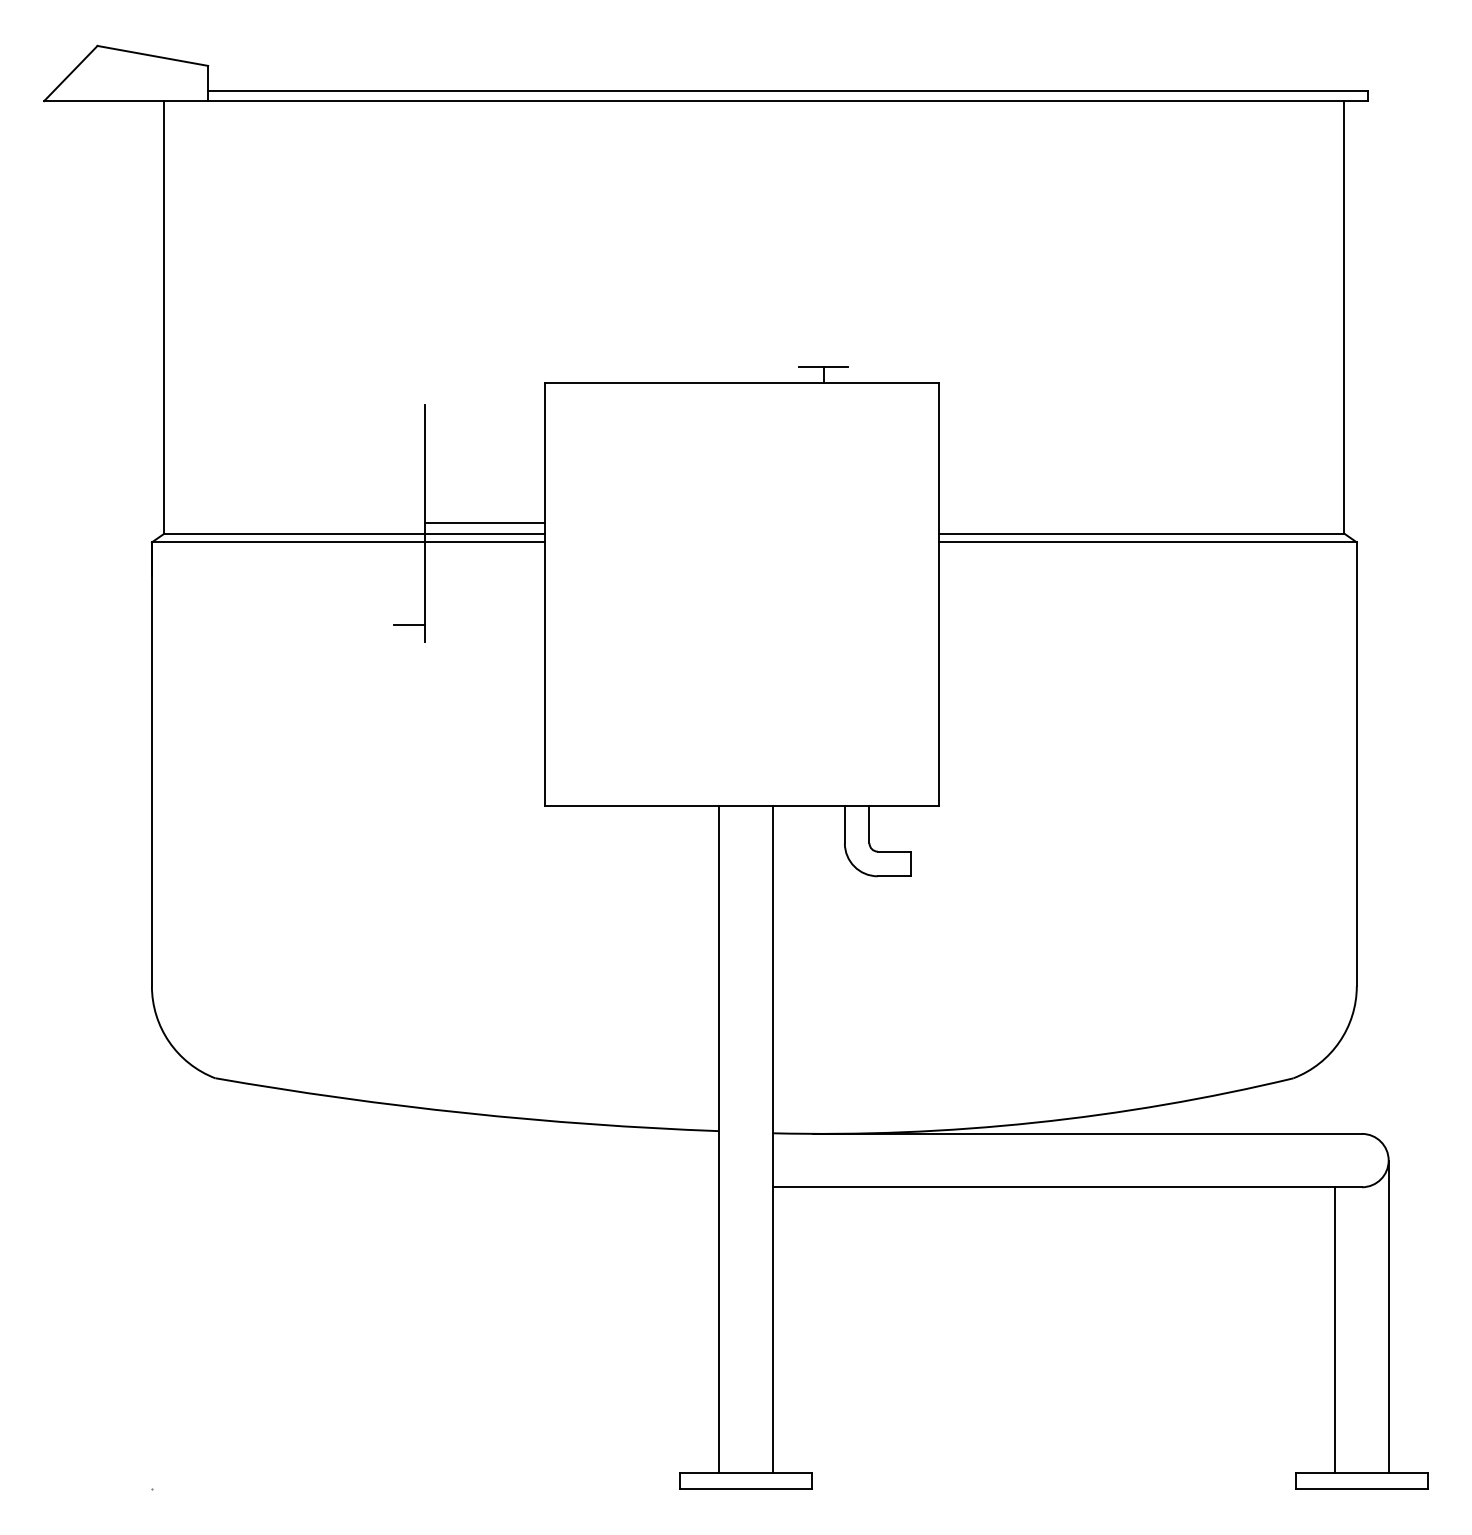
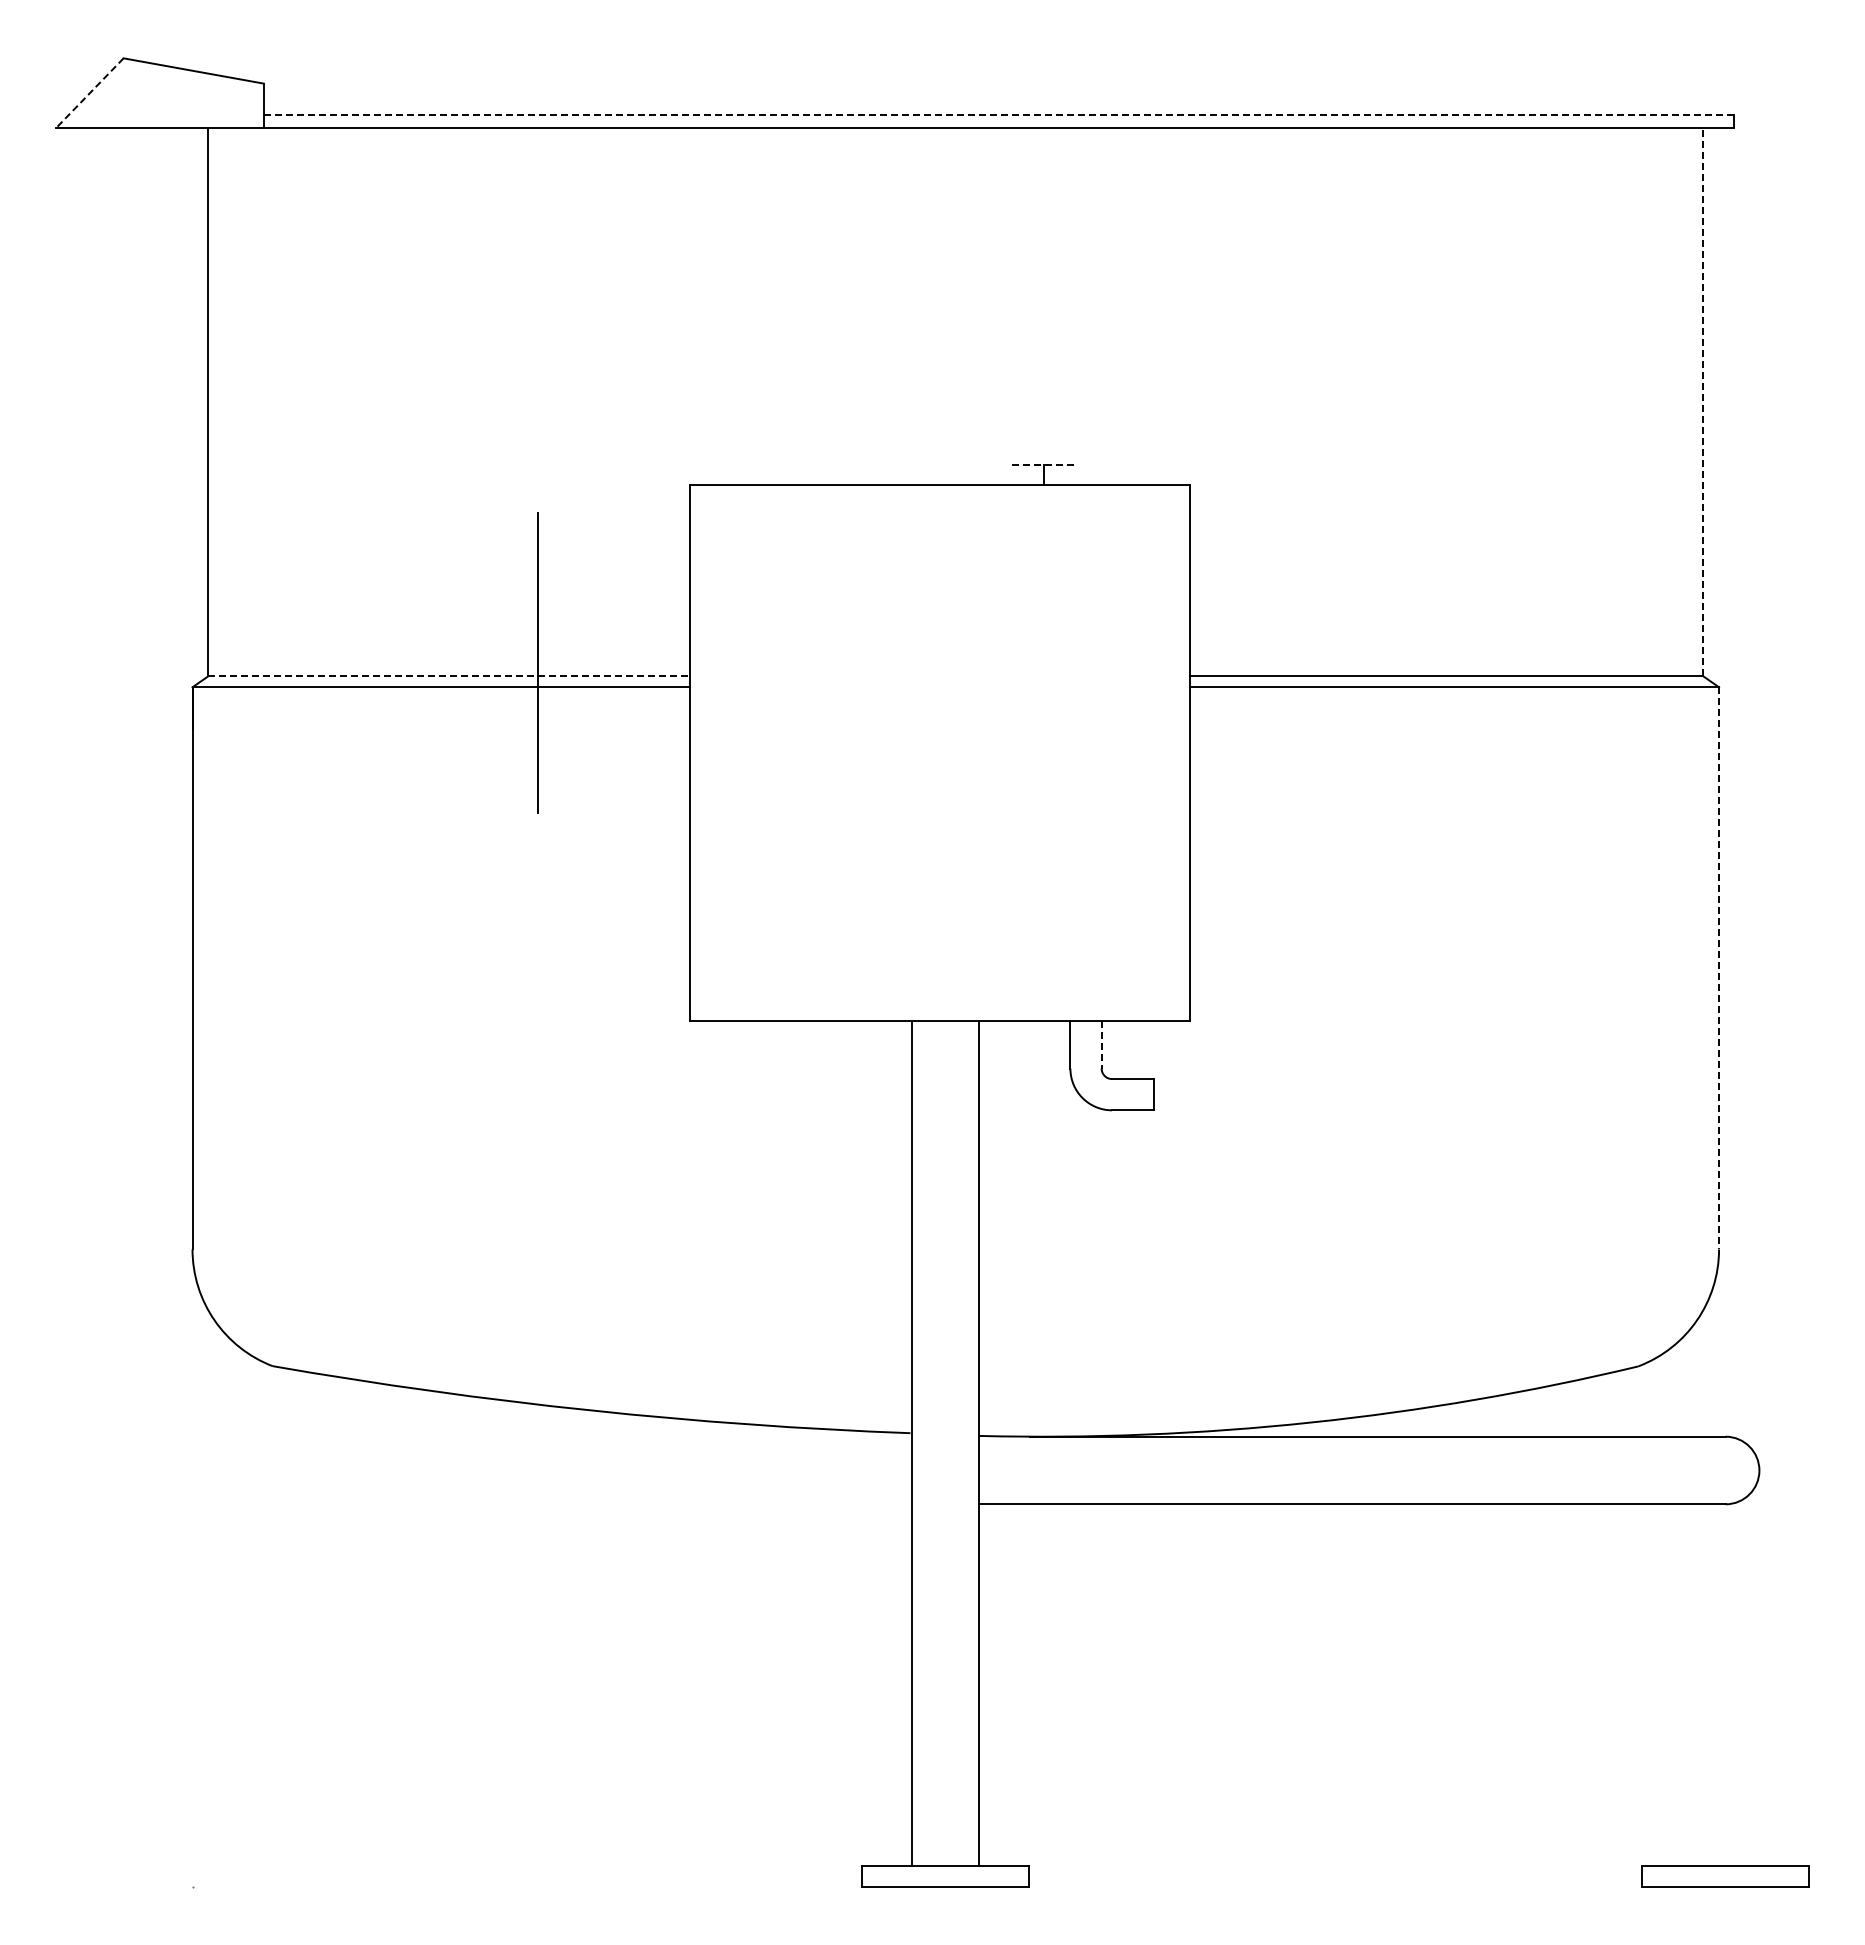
line: (70, 73) -> (89, 93), solid -> dashed
line: (788, 91) -> (998, 115), solid -> dashed
line: (1344, 316) -> (1703, 401), solid -> dashed
line: (824, 366) -> (1044, 464), solid -> dashed
line: (485, 523) -> (614, 663), removed
line: (354, 533) -> (449, 676), solid -> dashed
line: (409, 624) -> (518, 791), removed
line: (1357, 764) -> (1719, 968), solid -> dashed
line: (869, 824) -> (1101, 1044), solid -> dashed
line: (1388, 1316) -> (1759, 1667), removed
line: (1335, 1329) -> (1691, 1684), removed

